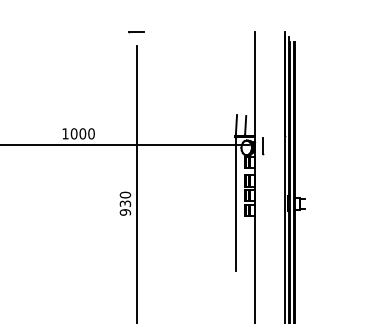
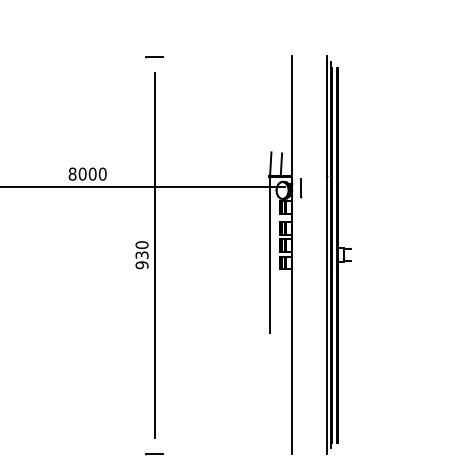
text: (65, 133) -> (72, 173), 1000 -> 8000

